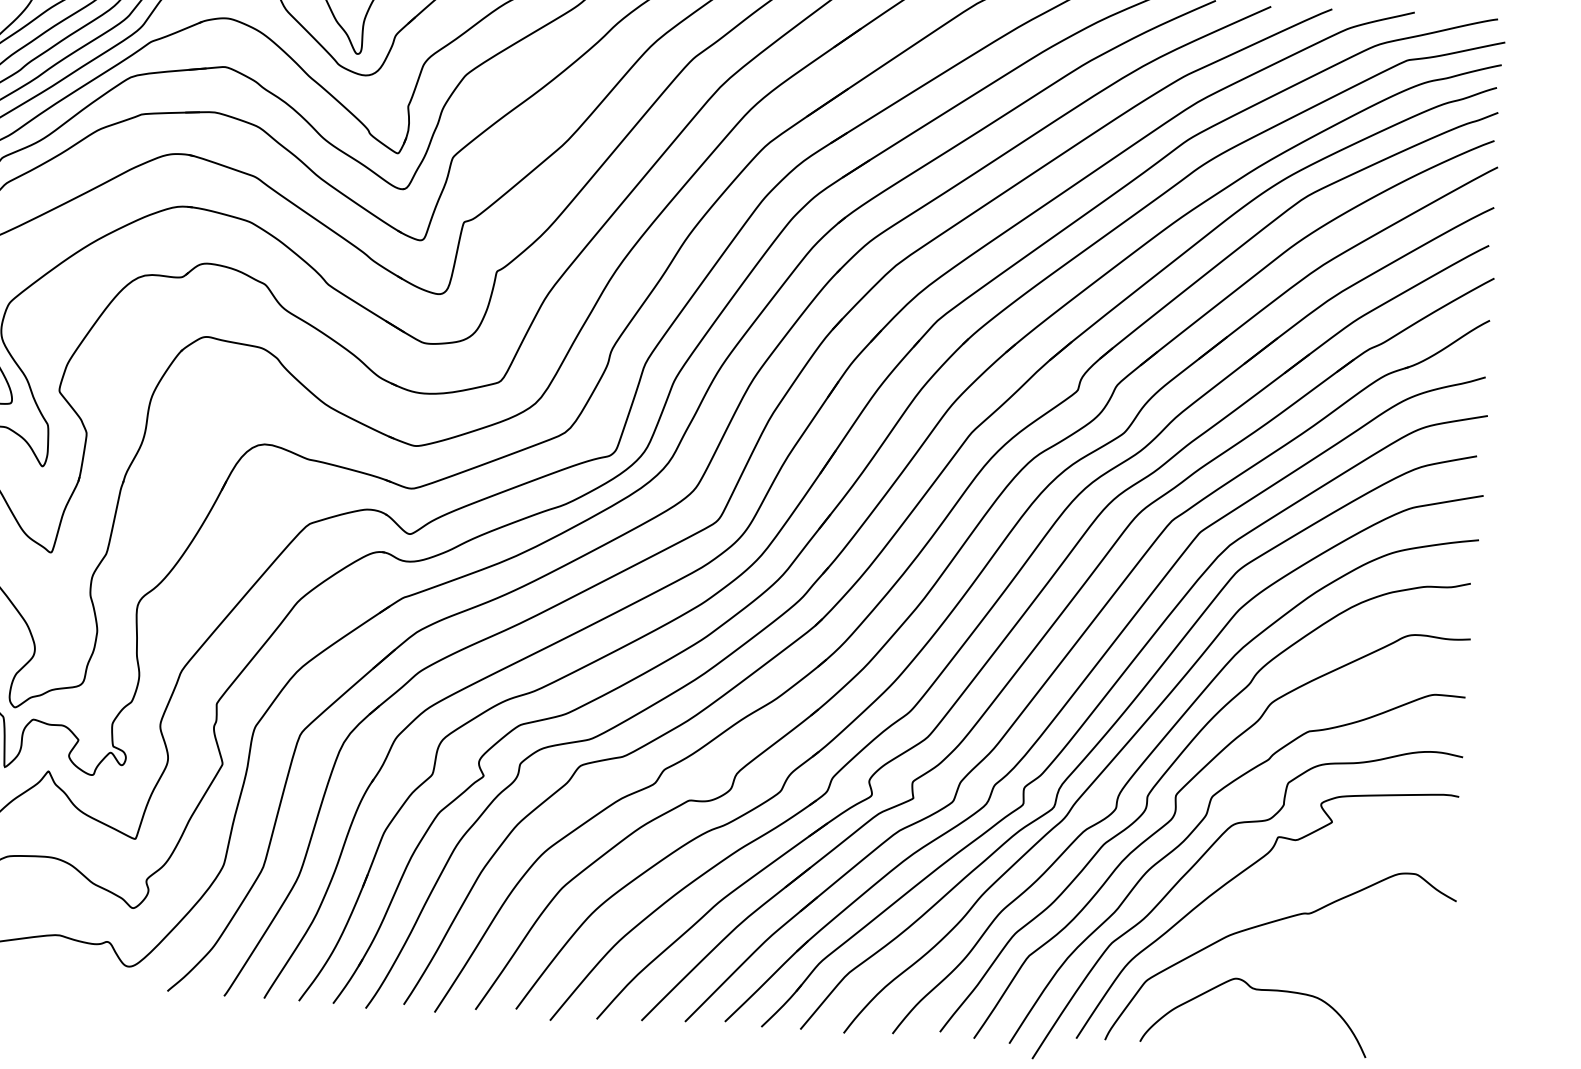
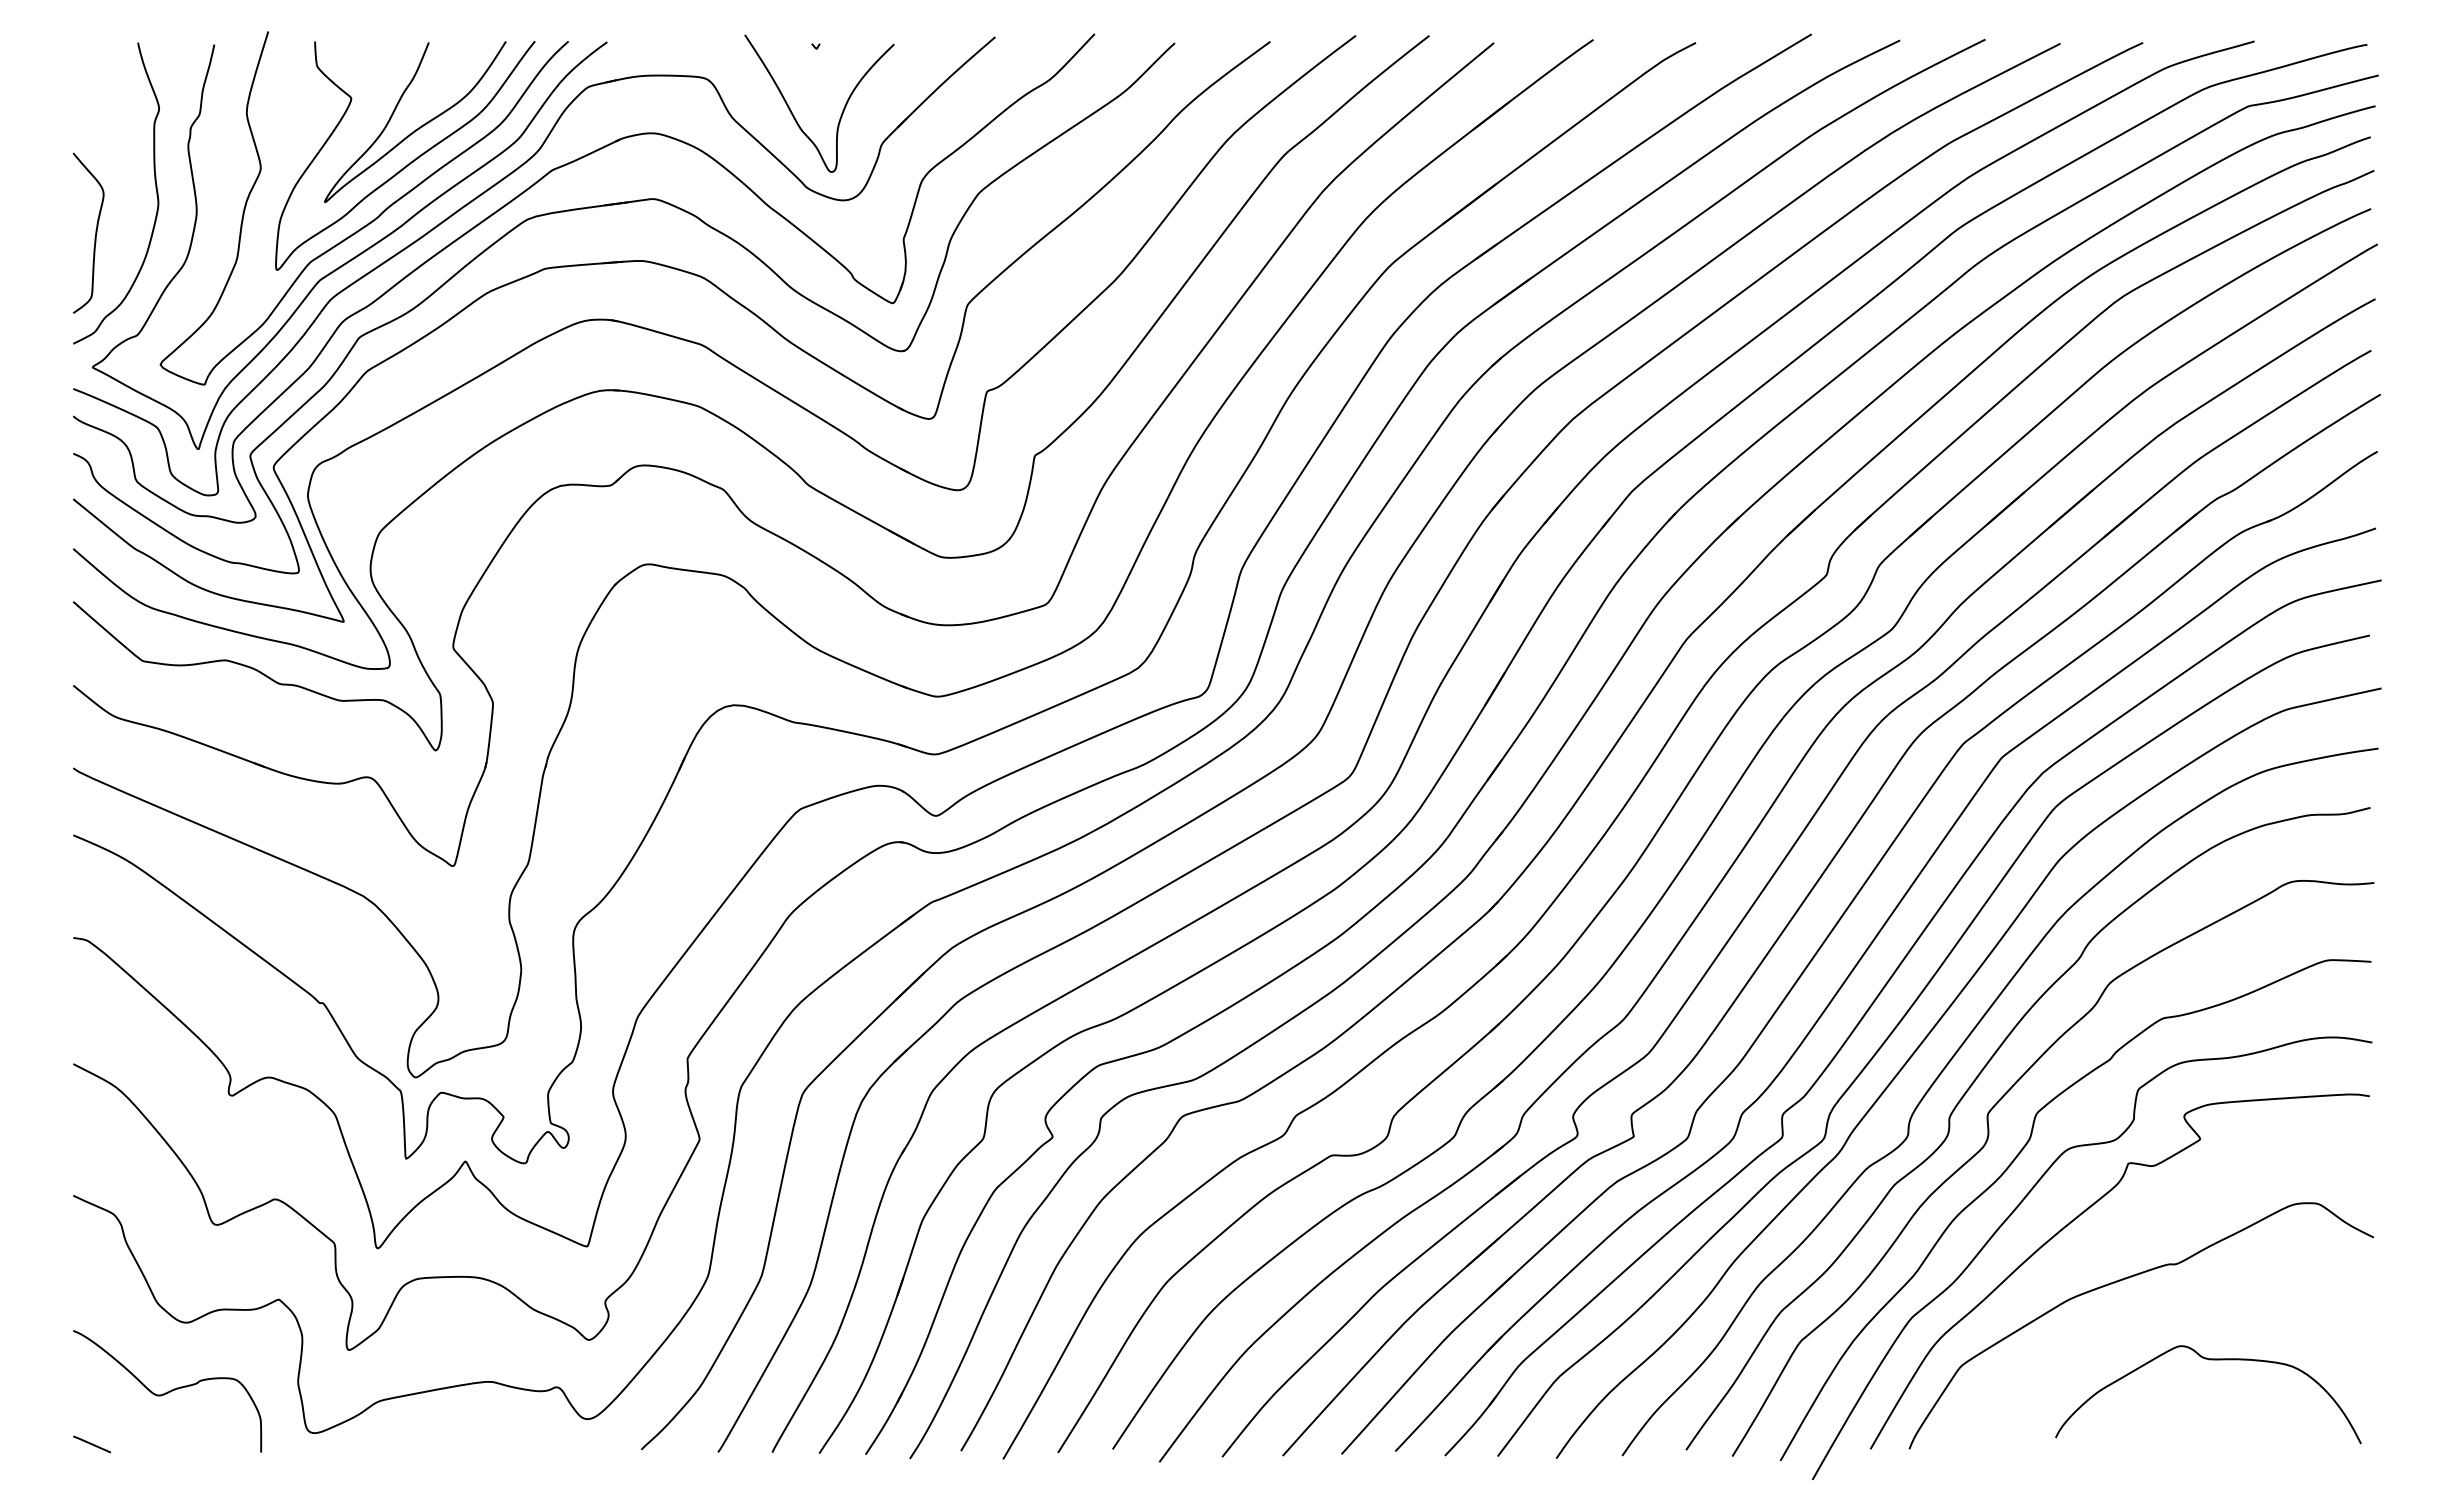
curve: (1256, 990) -> (2209, 1360), moved

